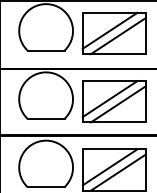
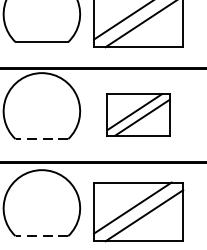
part: (113, 101) -> (137, 114), size x0.7
line: (46, 118) -> (42, 138), solid -> dashed
line: (46, 187) -> (42, 236), solid -> dashed

